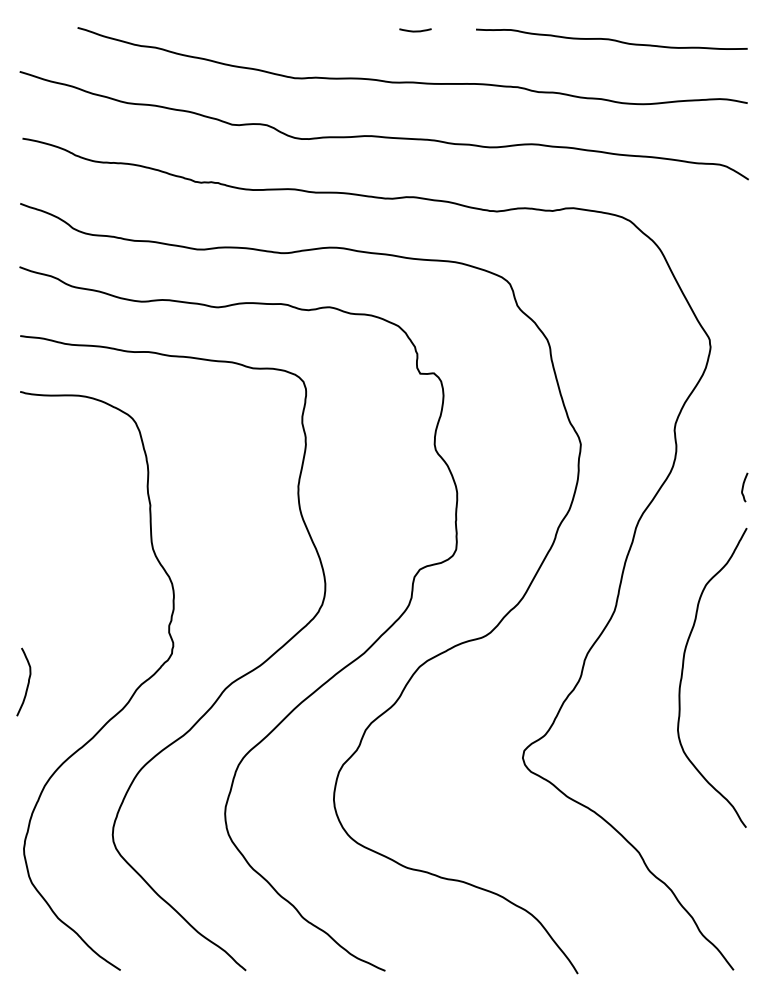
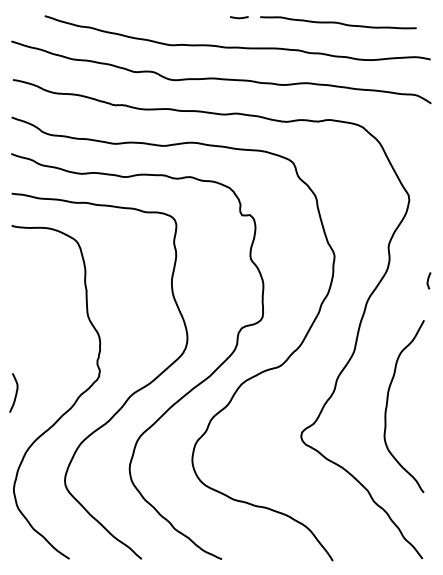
curve: (611, 38) -> (338, 22), moved
curve: (684, 669) -> (388, 401), moved

